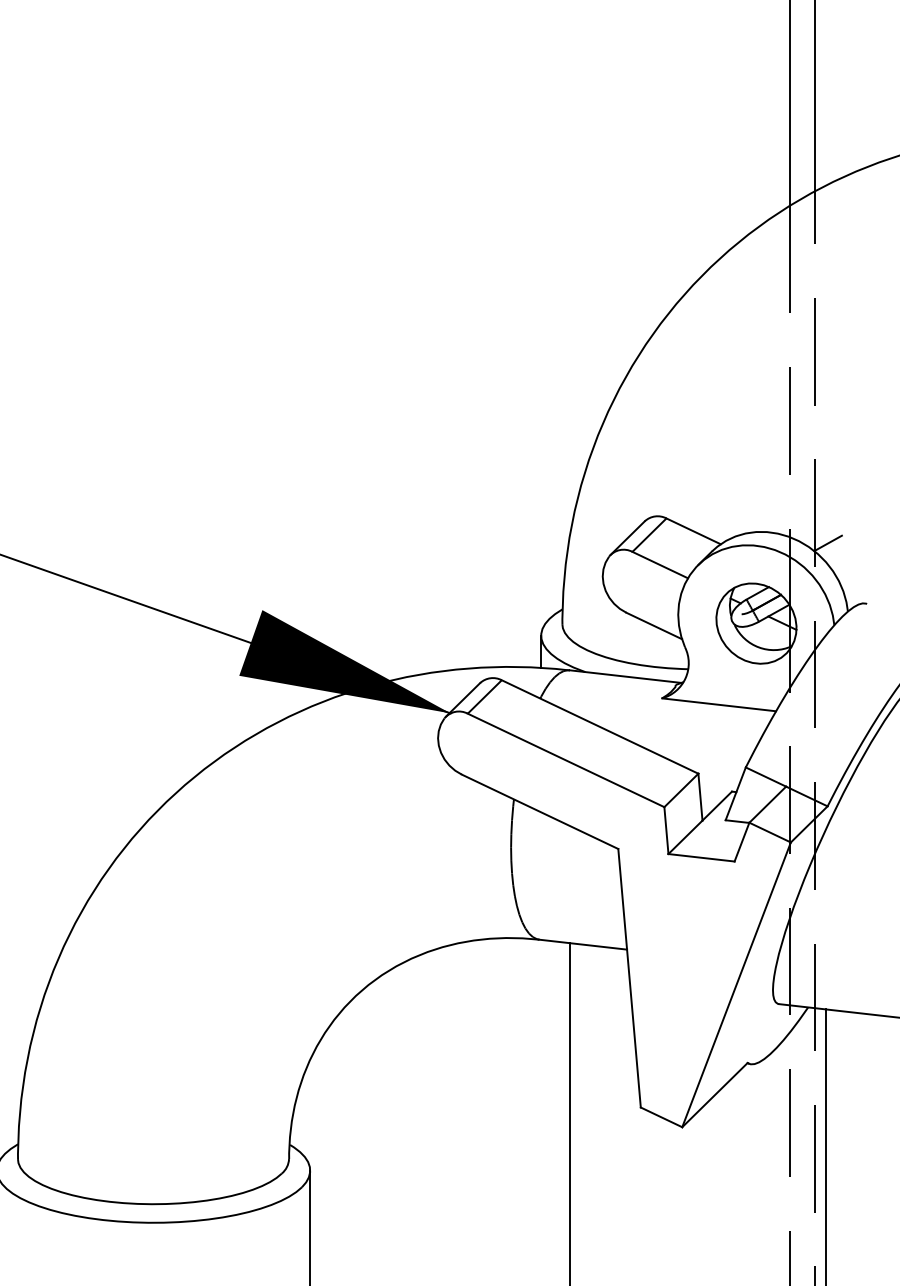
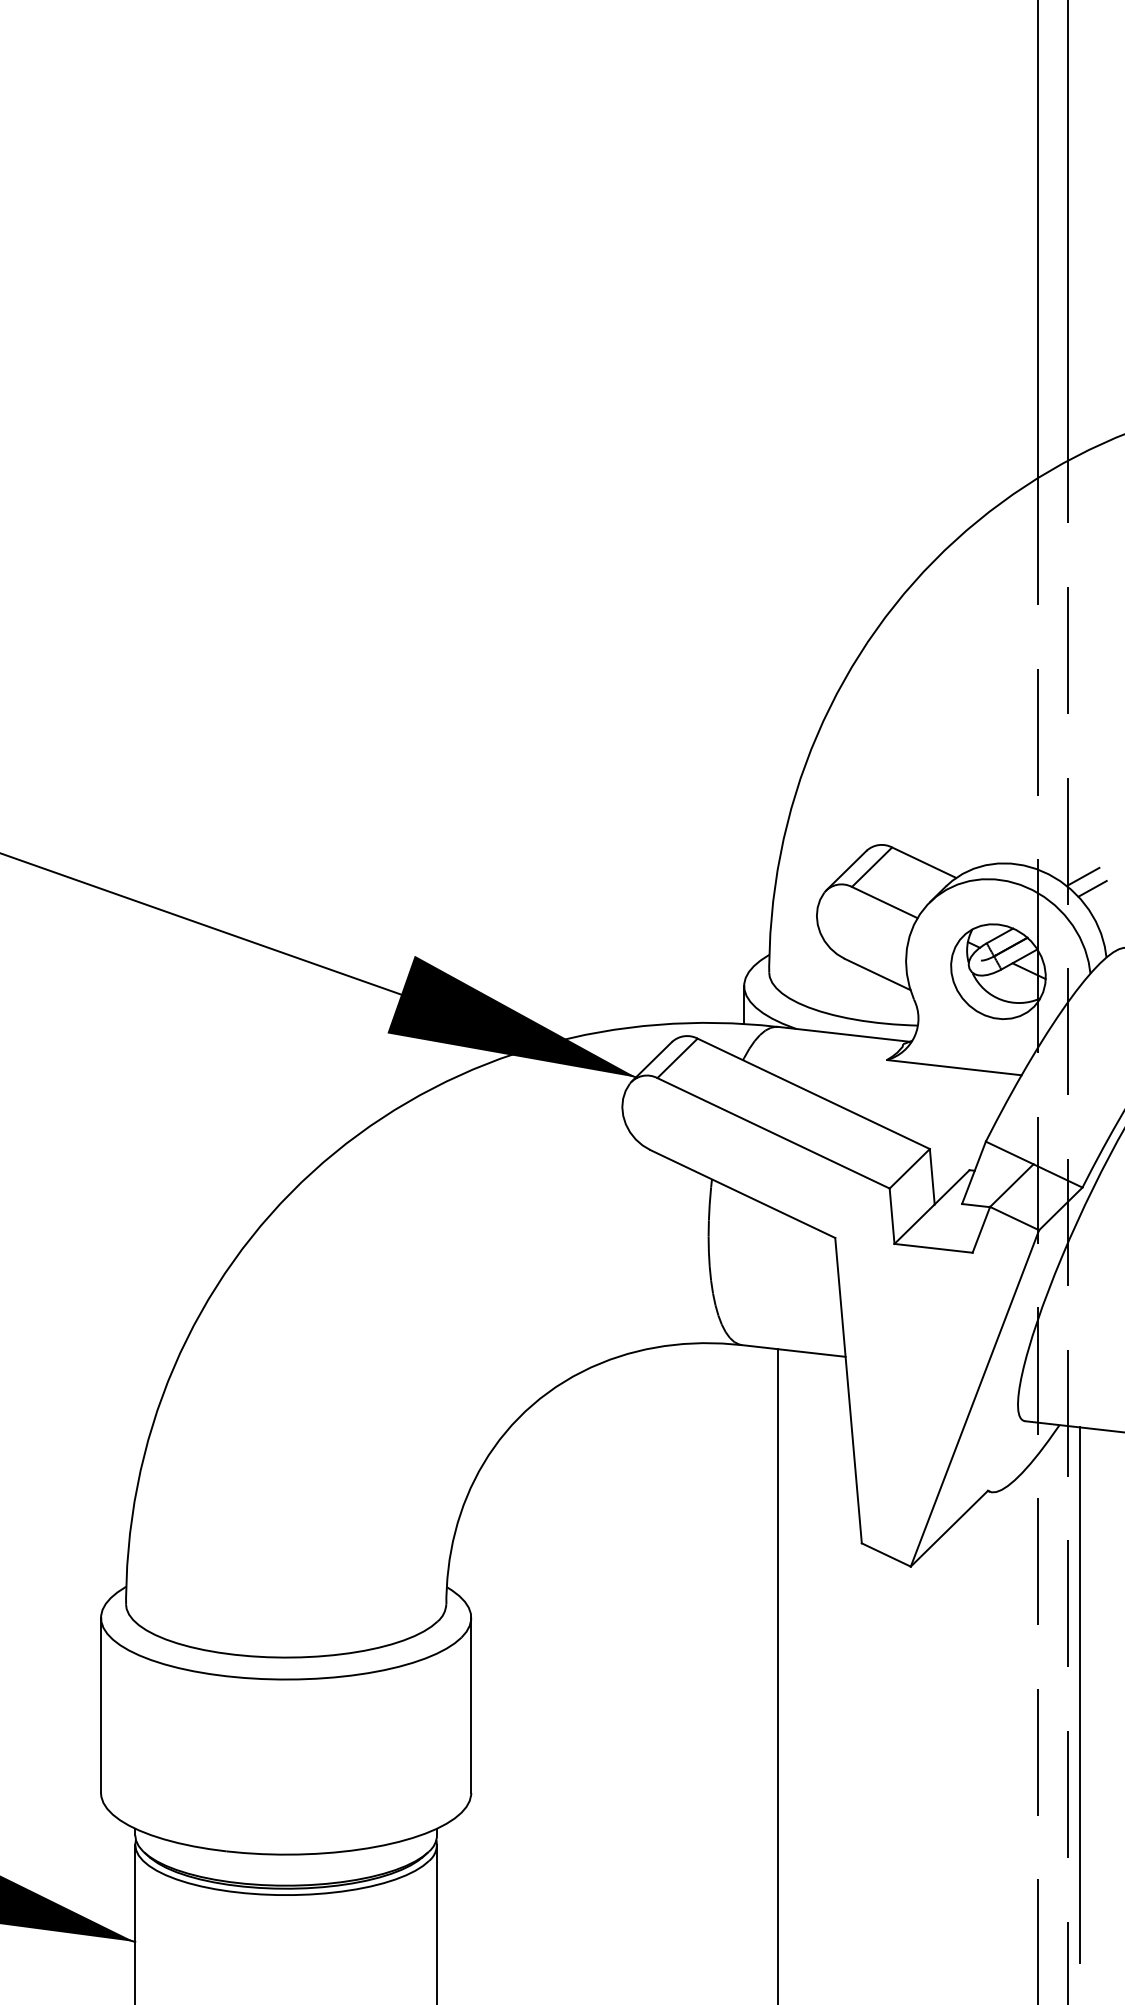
line: (836, 553) -> (1092, 888), added

